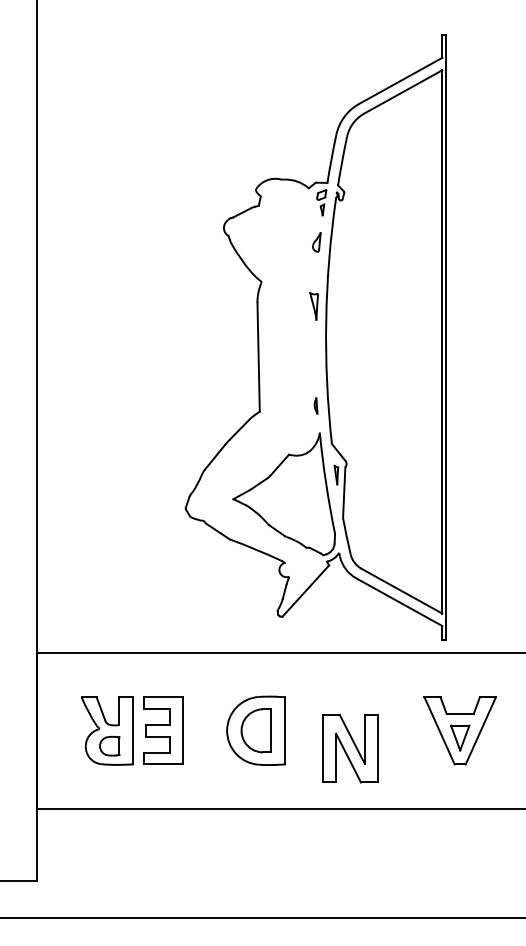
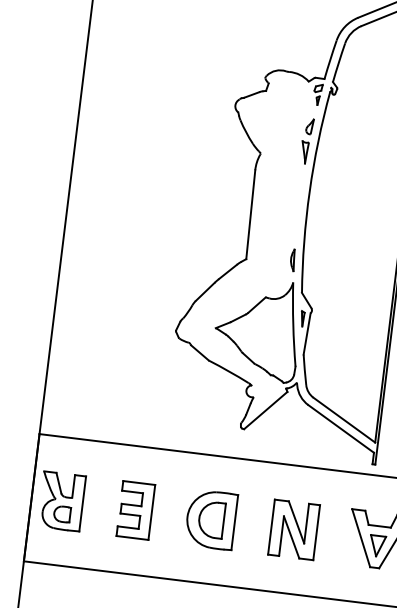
part: (313, 306) -> (303, 152), moved
part: (315, 405) -> (292, 259), size x1.67
part: (107, 730) -> (62, 501), moved
part: (350, 748) -> (294, 529), moved

